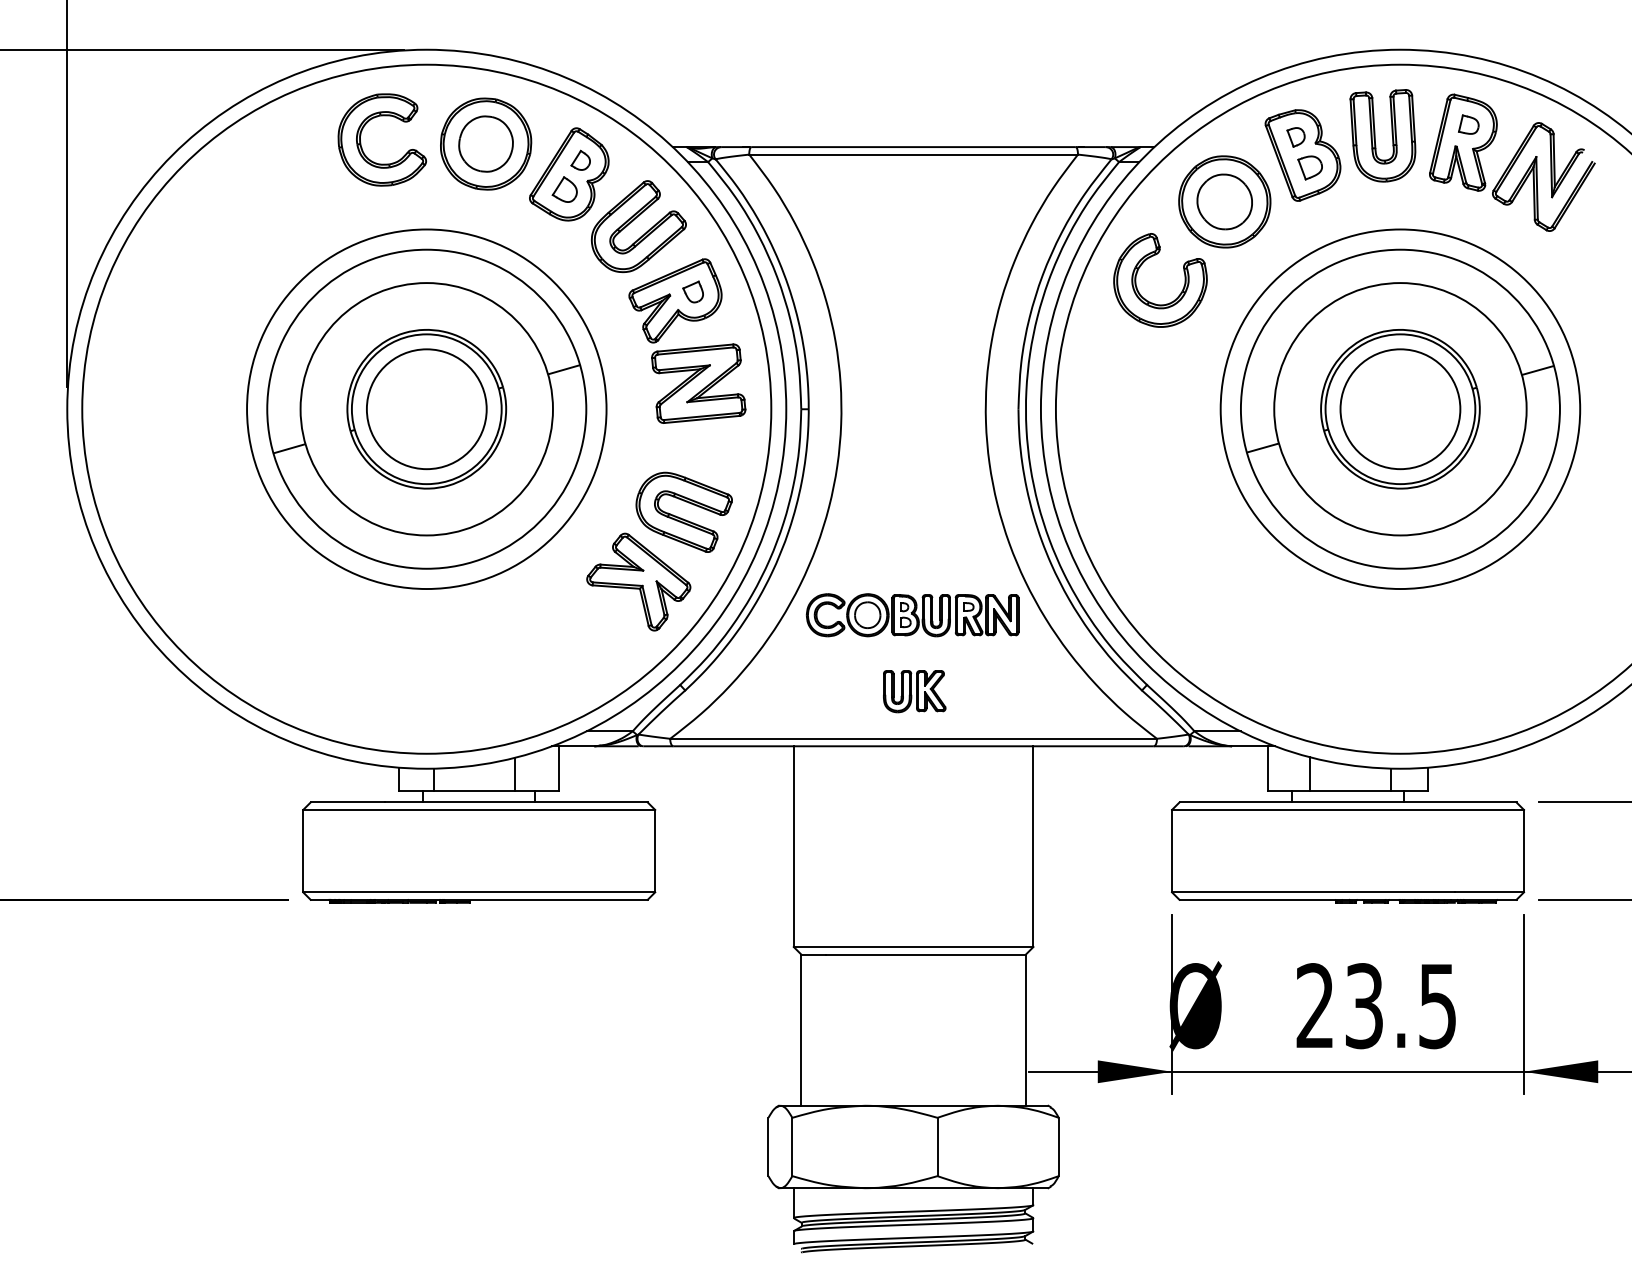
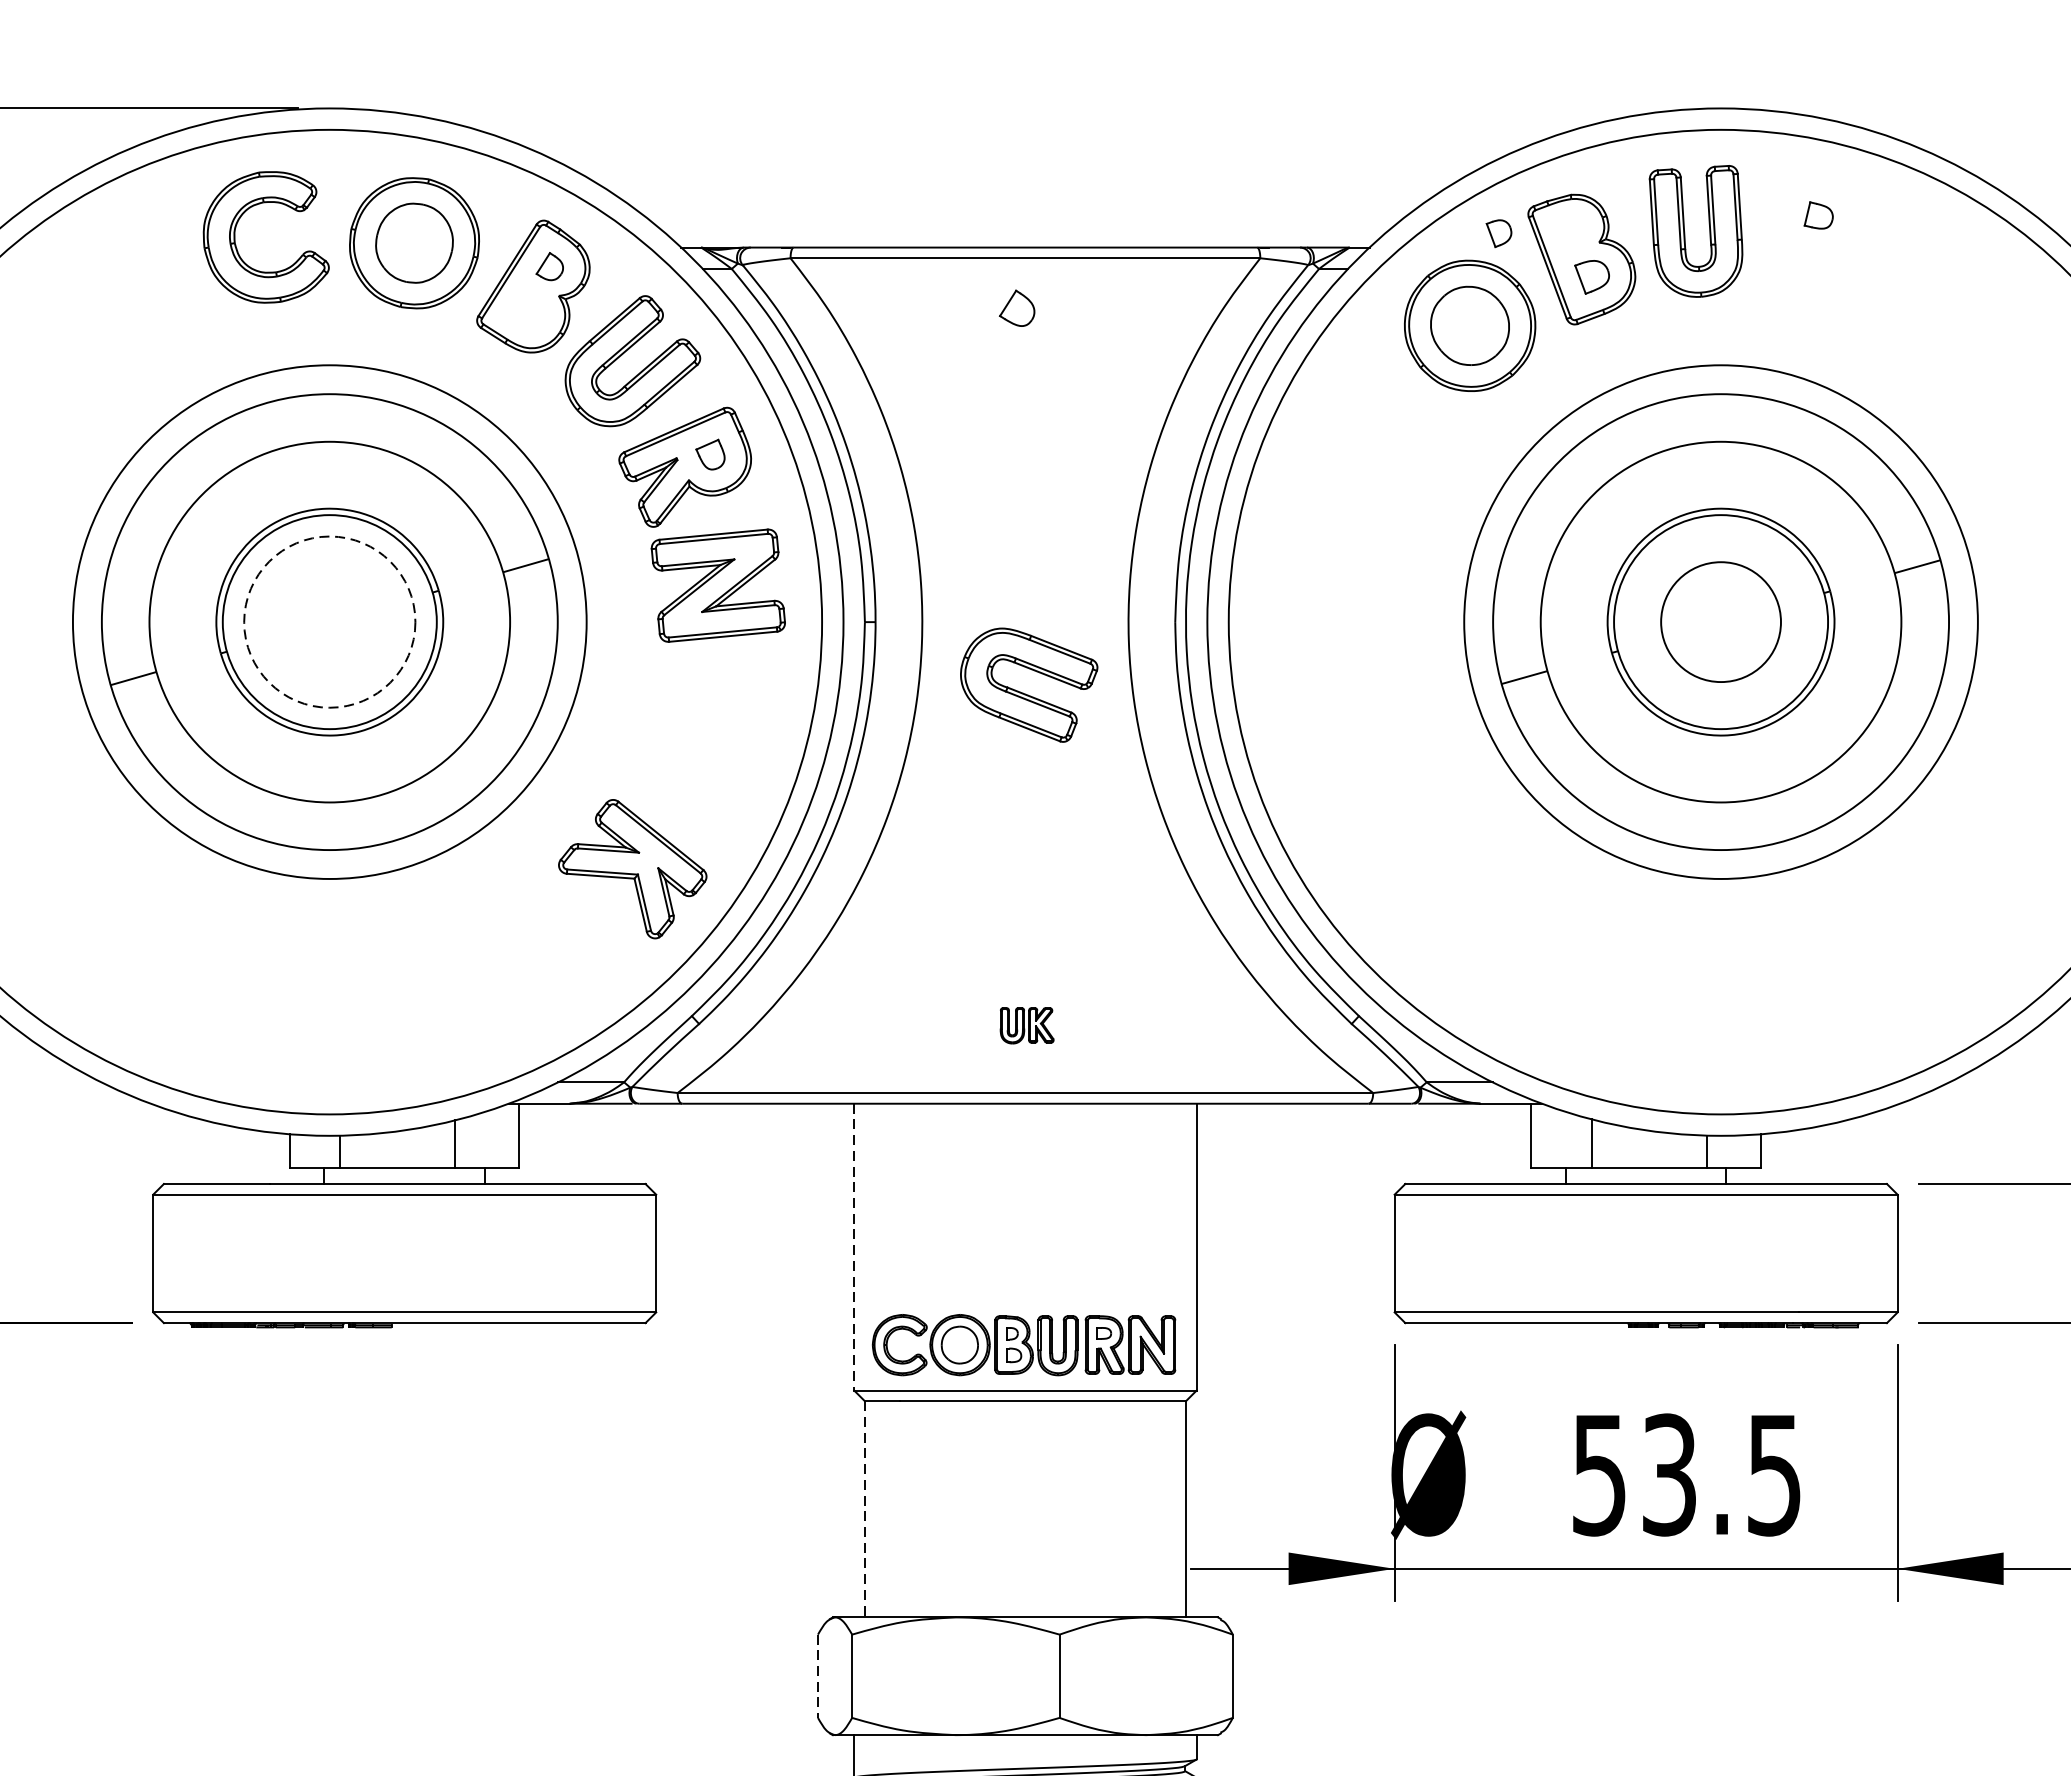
part: (1295, 137) -> (1498, 233), moved
part: (1512, 162) -> (1881, 269), removed
part: (564, 189) -> (1016, 308), moved
part: (1150, 301) -> (1363, 468), removed
circle: (426, 409) -> (329, 622), solid -> dashed
circle: (1400, 409) -> (1721, 622), size x0.7
part: (681, 517) -> (1025, 692), moved
part: (912, 615) -> (1023, 1345), moved
part: (914, 691) -> (1026, 1025), size x0.6
line: (793, 847) -> (853, 1248), solid -> dashed
text: (1314, 1006) -> (1598, 1475), 23.5 -> 53.5
line: (801, 1030) -> (865, 1509), solid -> dashed
line: (768, 1147) -> (818, 1677), solid -> dashed

